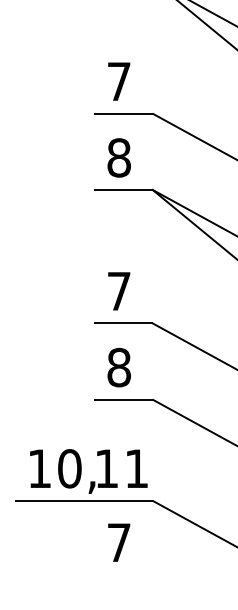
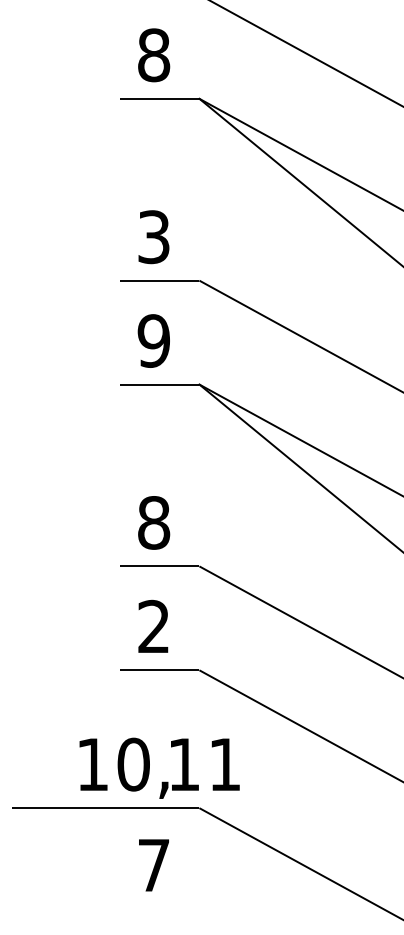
text: (118, 81) -> (153, 237), 7 -> 3
text: (118, 157) -> (153, 340), 8 -> 9
text: (119, 291) -> (154, 522), 7 -> 8
text: (119, 367) -> (154, 626), 8 -> 2
text: (88, 470) -> (159, 767), moved

